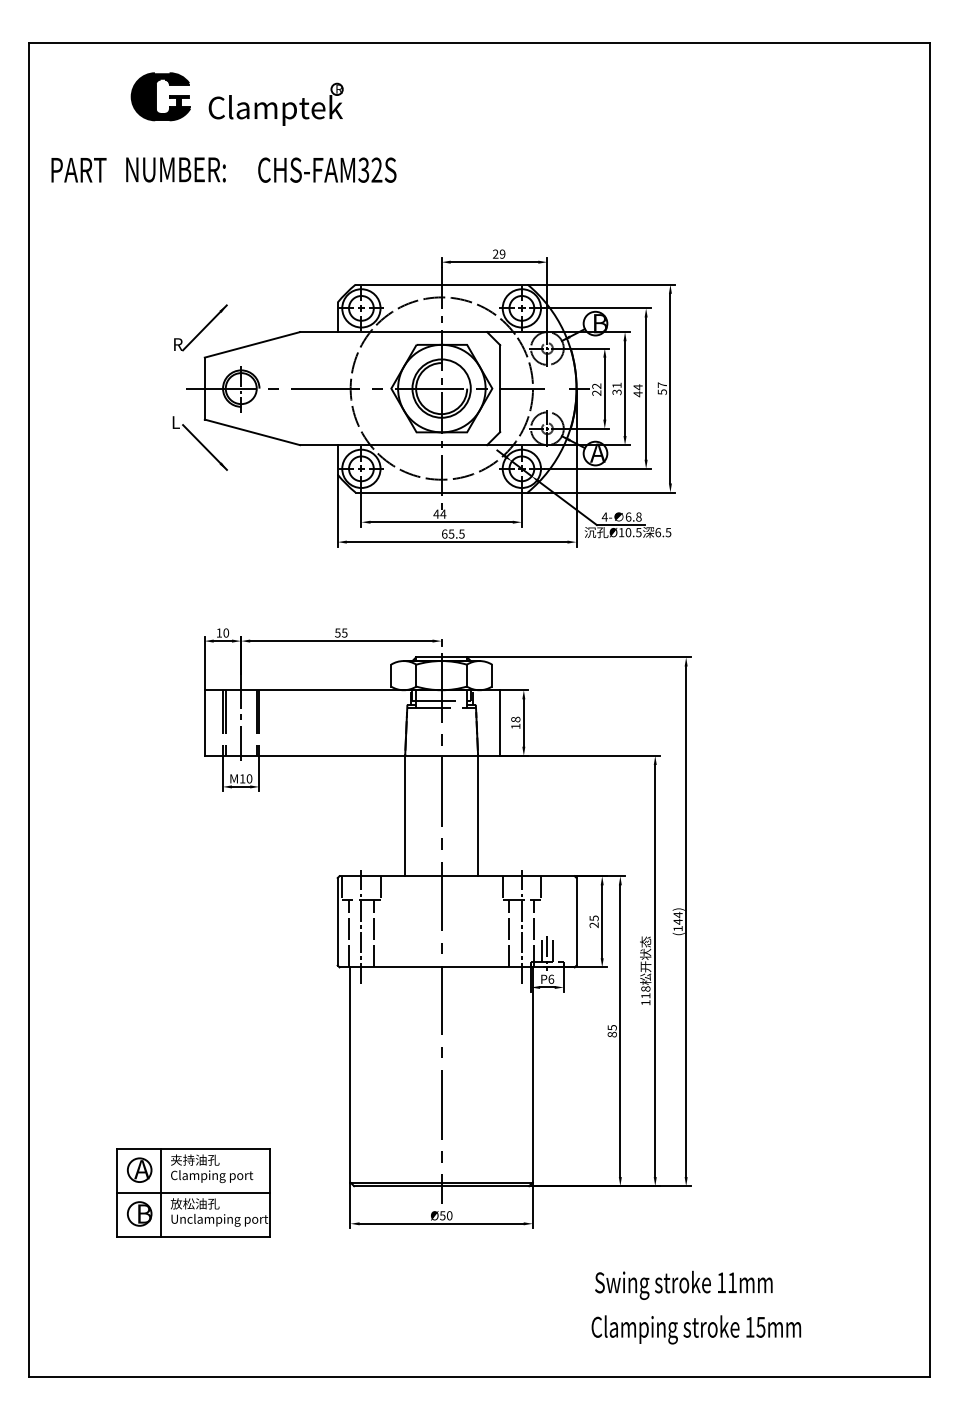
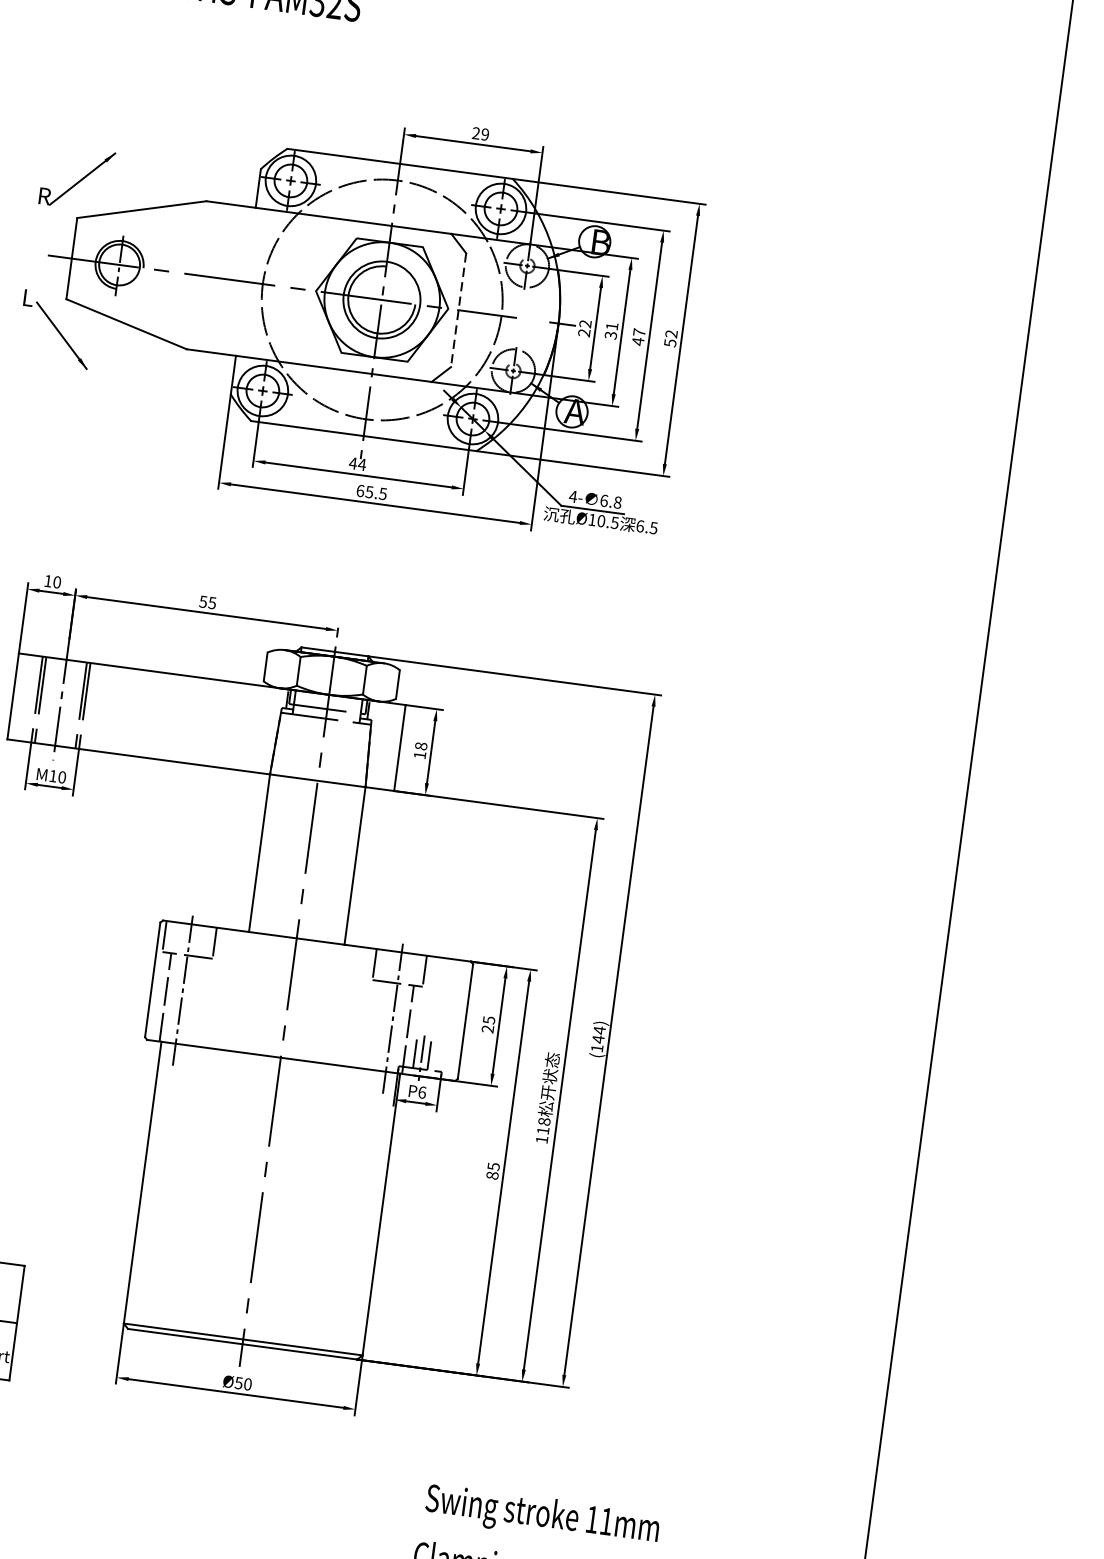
text: (661, 384) -> (670, 333), 57 -> 52
text: (637, 387) -> (638, 332), 44 -> 47
line: (500, 389) -> (458, 311), solid -> dashed
line: (373, 933) -> (197, 1001), removed
line: (509, 933) -> (375, 1025), removed

